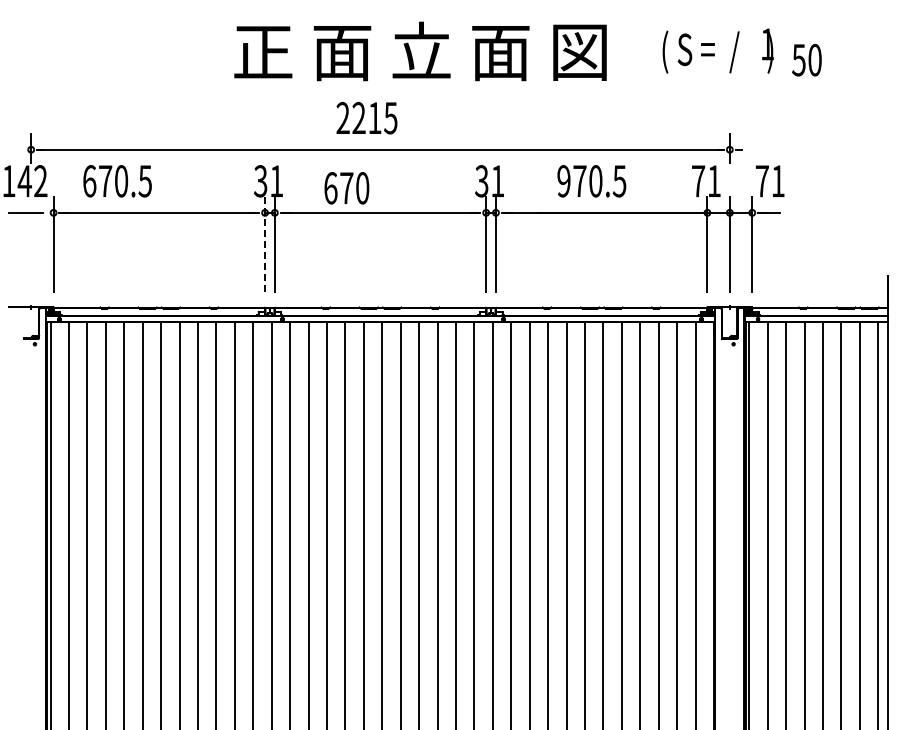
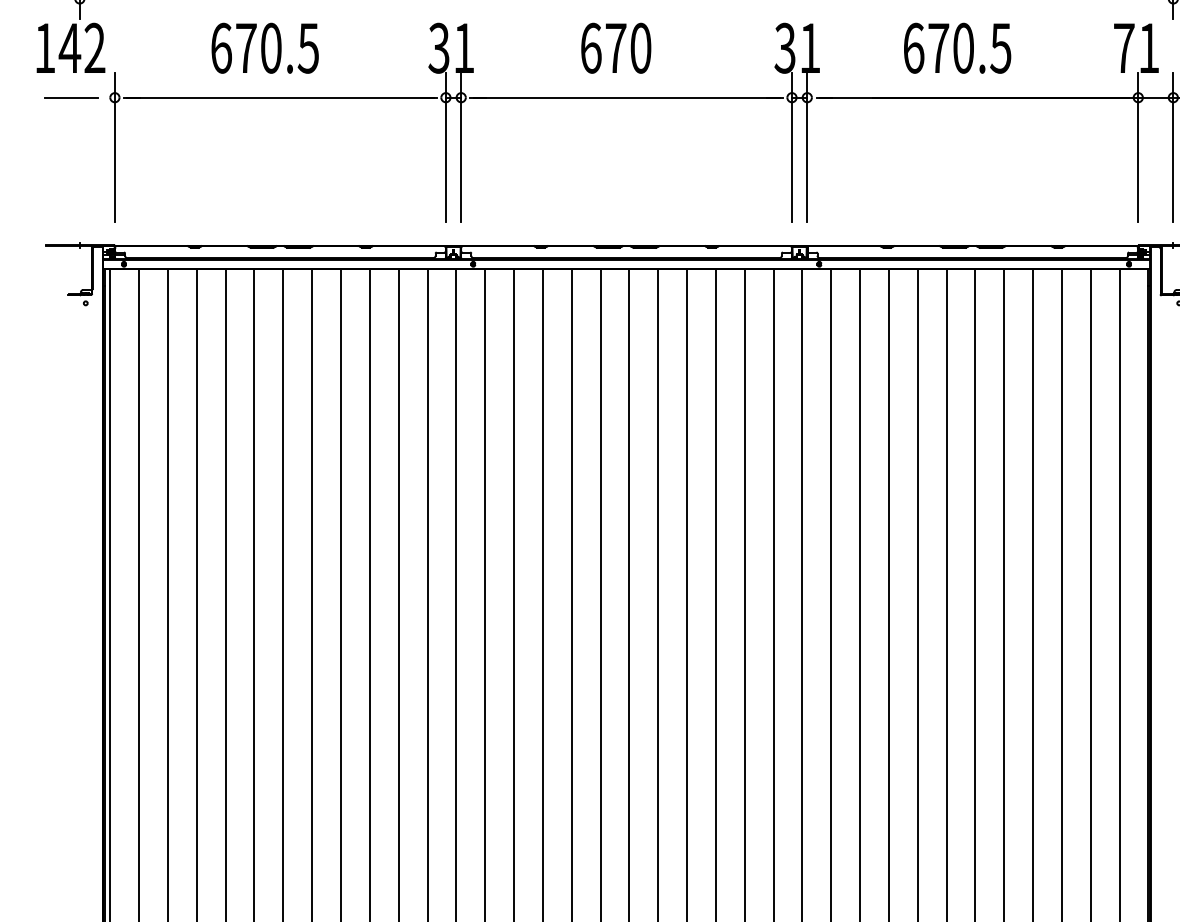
text: (117, 181) -> (265, 48), moved
text: (563, 181) -> (912, 48), 970.5 -> 670.5
text: (346, 188) -> (615, 48), moved
line: (265, 244) -> (446, 147), dashed -> solid

